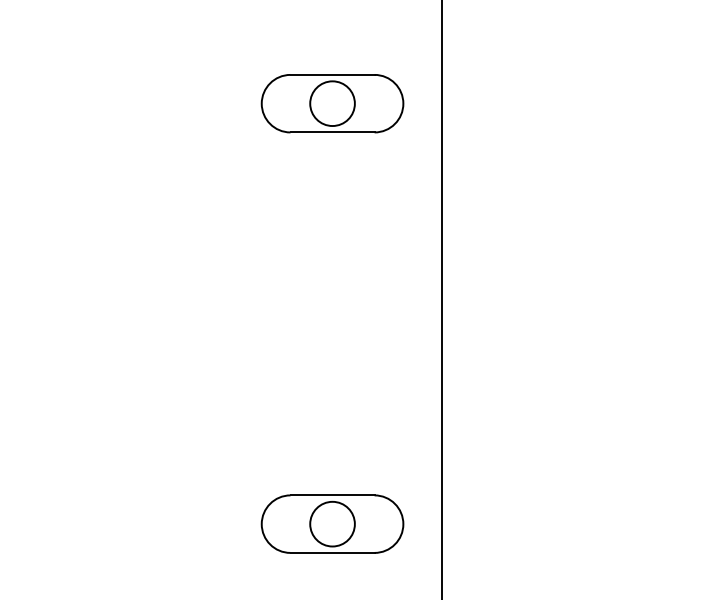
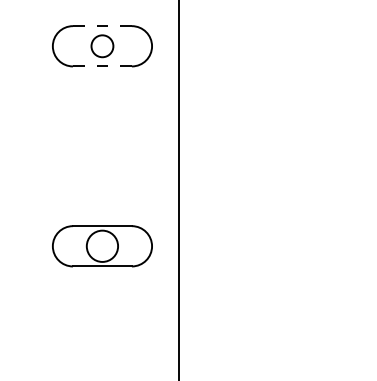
line: (333, 74) -> (103, 25), solid -> dashed
circle: (332, 103) -> (102, 46), size x0.7
line: (332, 132) -> (102, 66), solid -> dashed
part: (332, 523) -> (102, 245), moved

